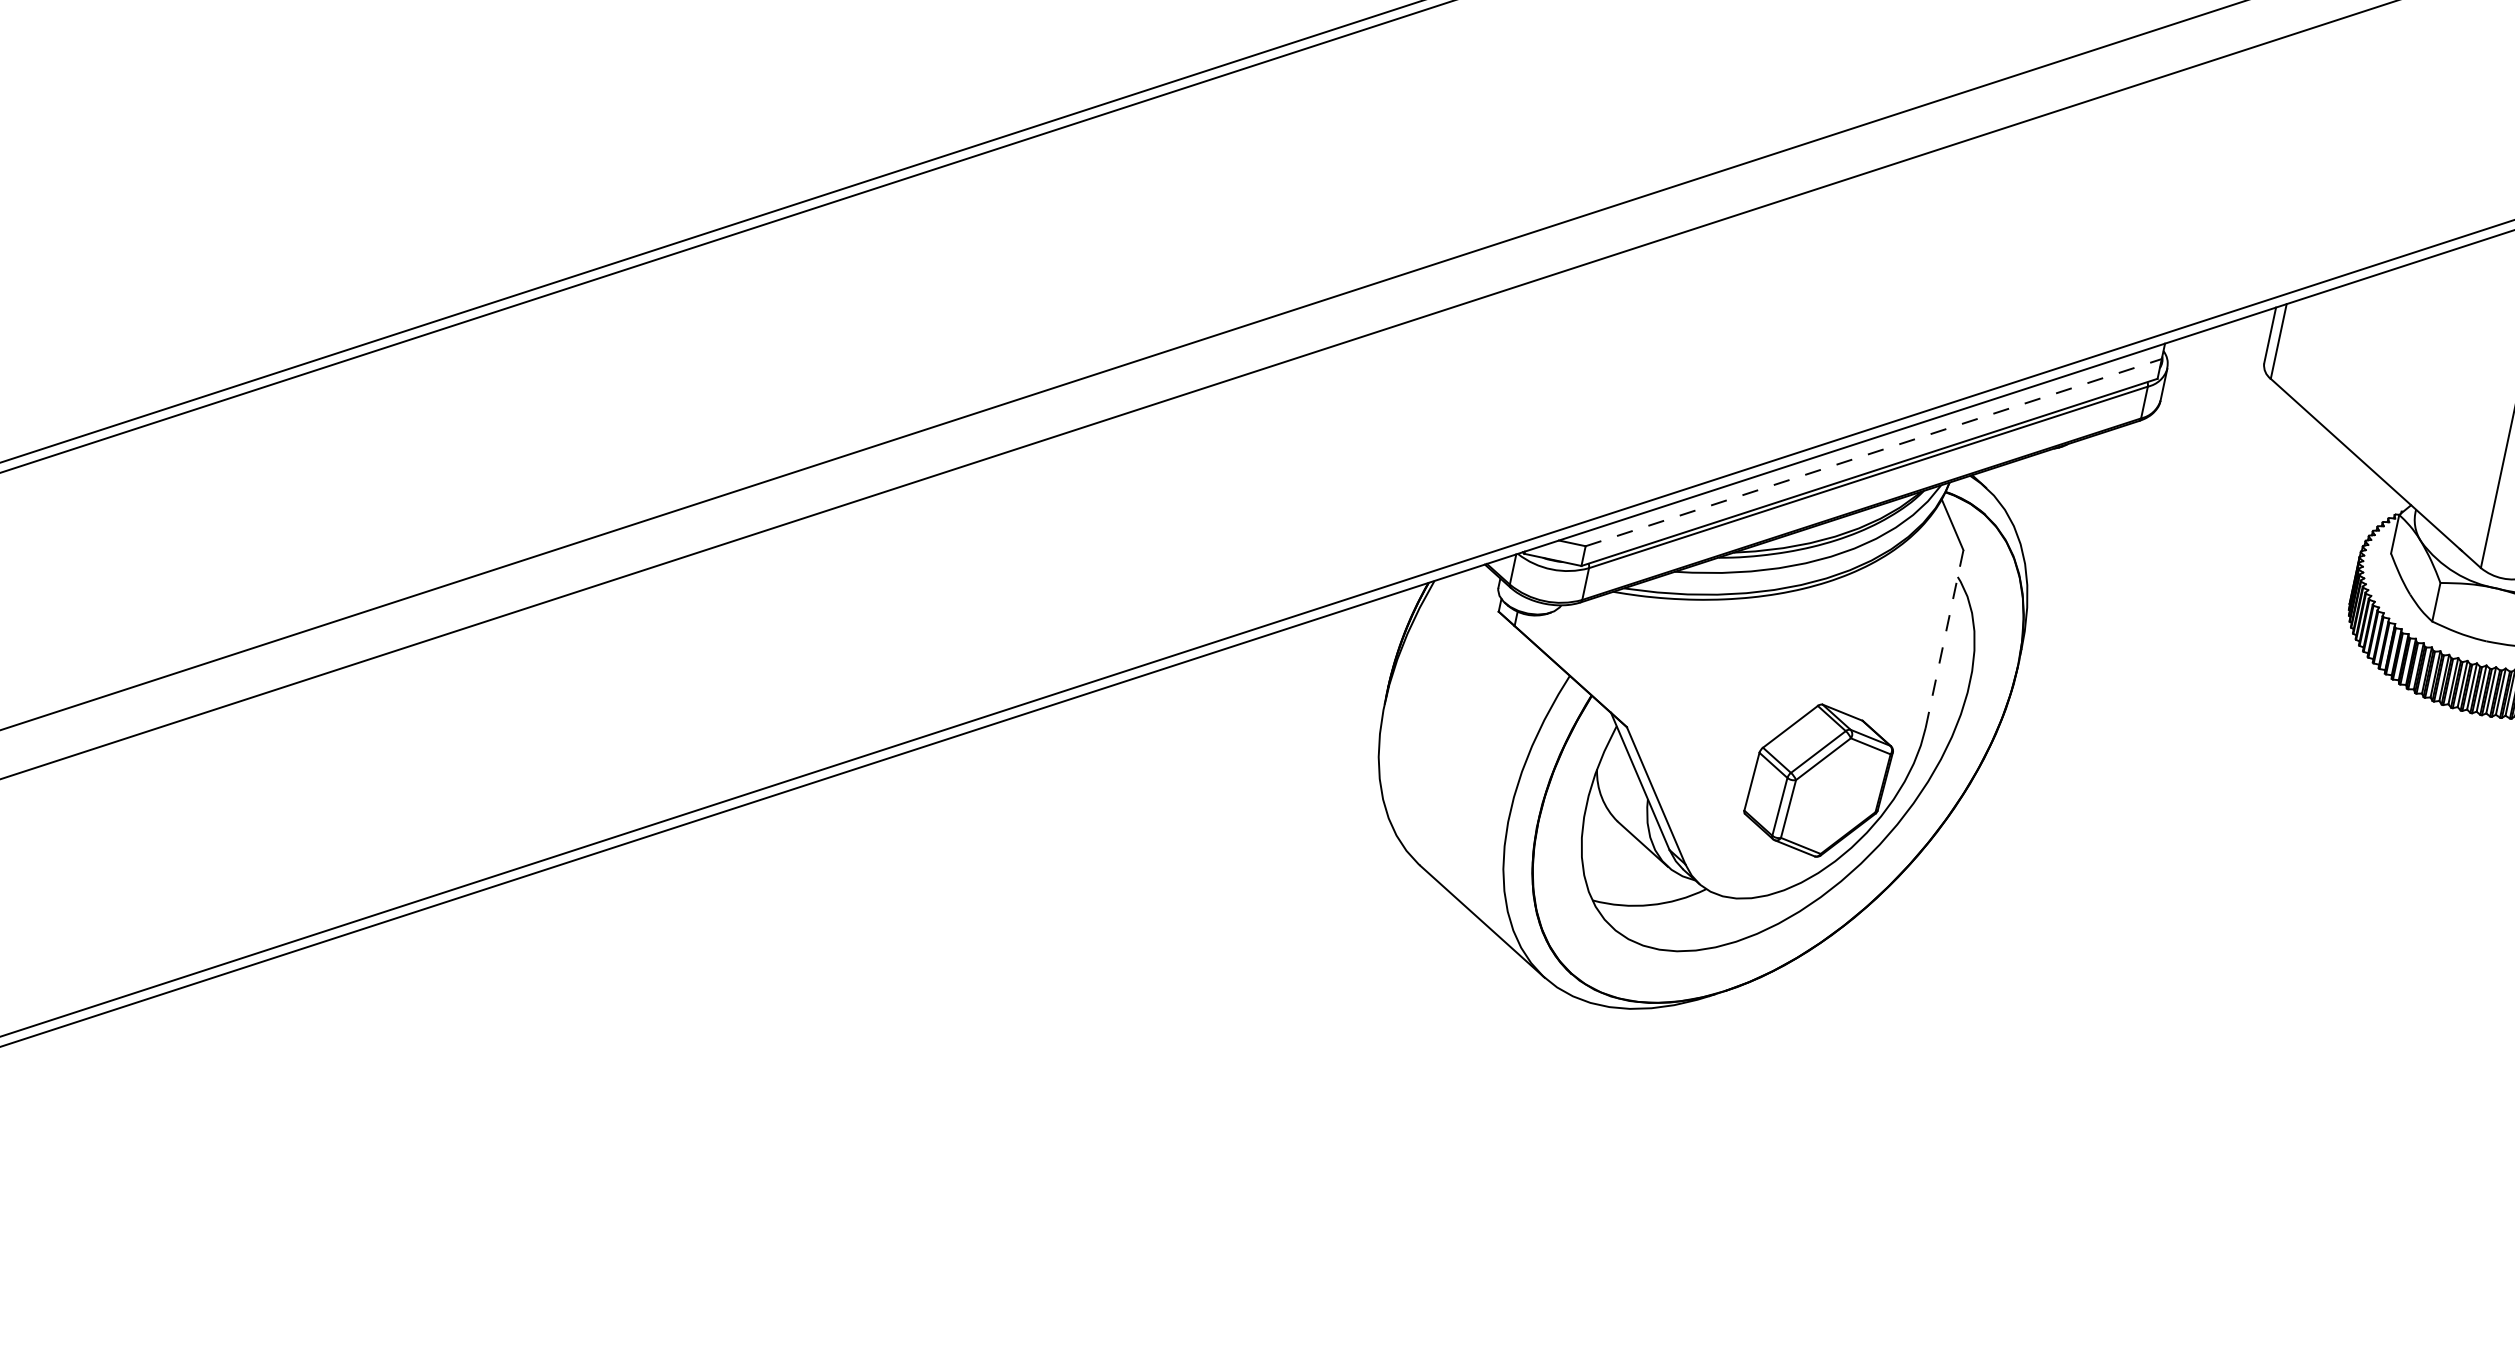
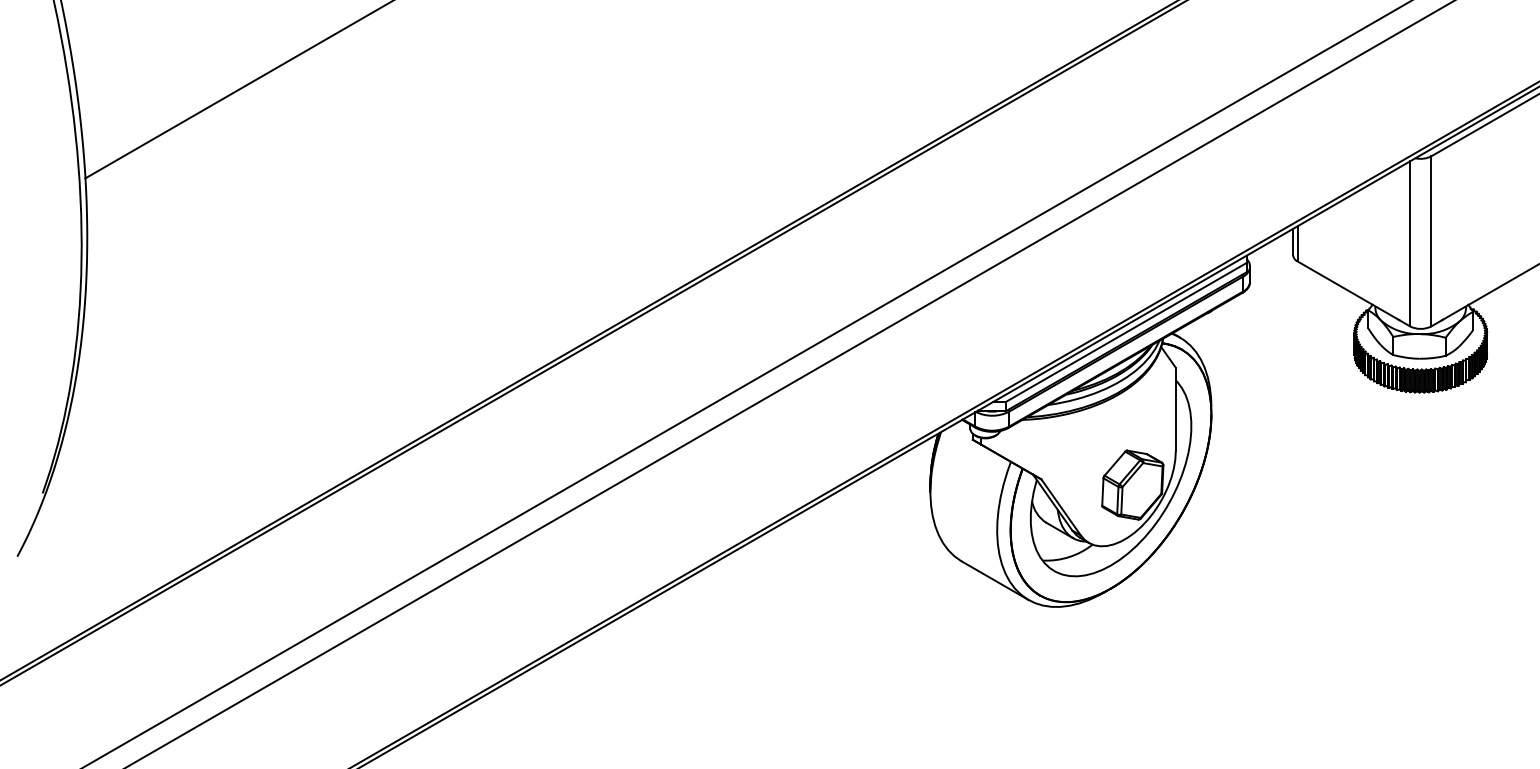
line: (1874, 452) -> (1126, 332), dashed -> solid
line: (1943, 638) -> (1175, 409), dashed -> solid

